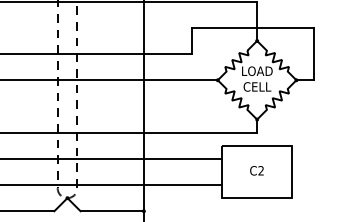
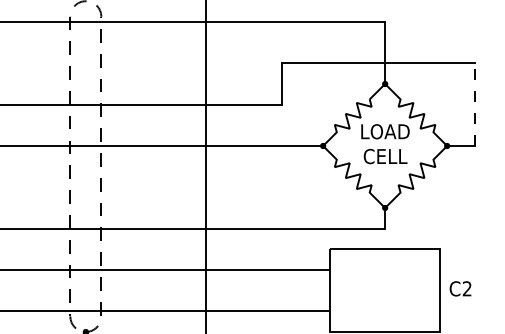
line: (313, 53) -> (474, 103), solid -> dashed
text: (256, 170) -> (459, 288), moved

